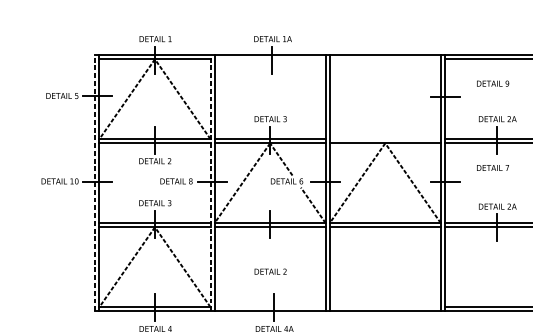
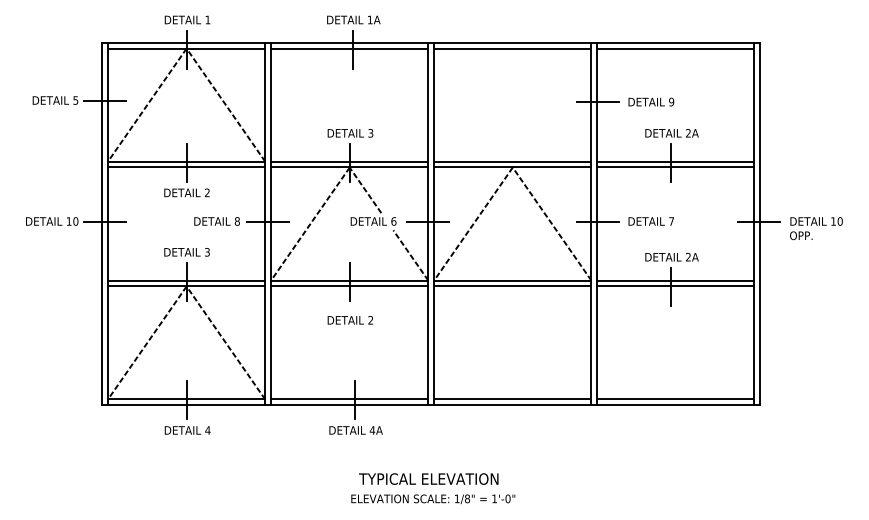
line: (270, 59) -> (349, 48), added
line: (385, 59) -> (512, 48), added
text: (493, 83) -> (651, 101), moved
line: (385, 139) -> (512, 161), added
text: (492, 168) -> (650, 221), moved
line: (95, 182) -> (102, 223), dashed -> solid
line: (210, 182) -> (265, 223), dashed -> solid
text: (270, 271) -> (349, 320), moved
line: (270, 307) -> (349, 399), added
line: (385, 307) -> (512, 399), added

